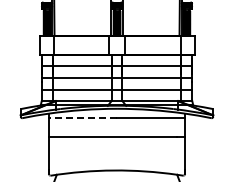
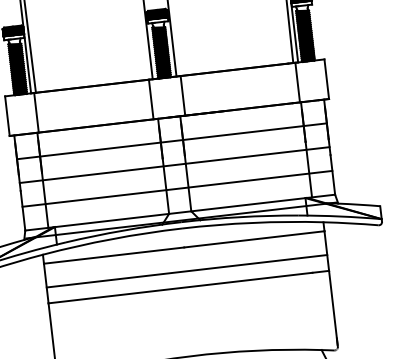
line: (82, 118) -> (113, 256), dashed -> solid
line: (116, 129) -> (185, 271), added

